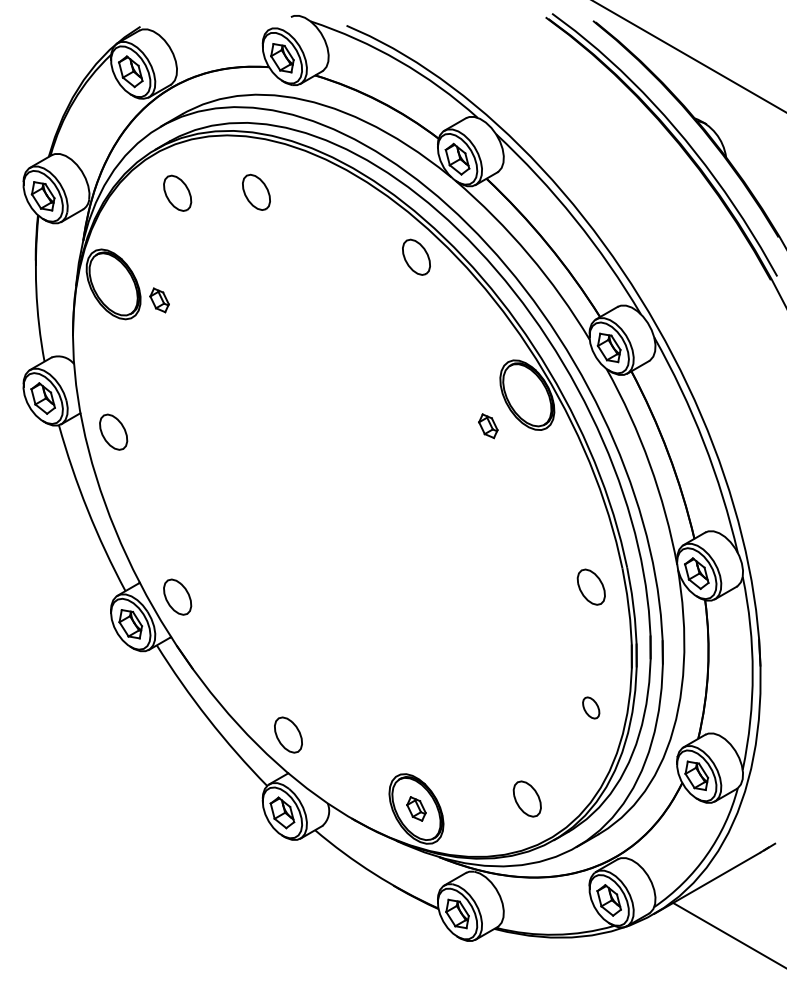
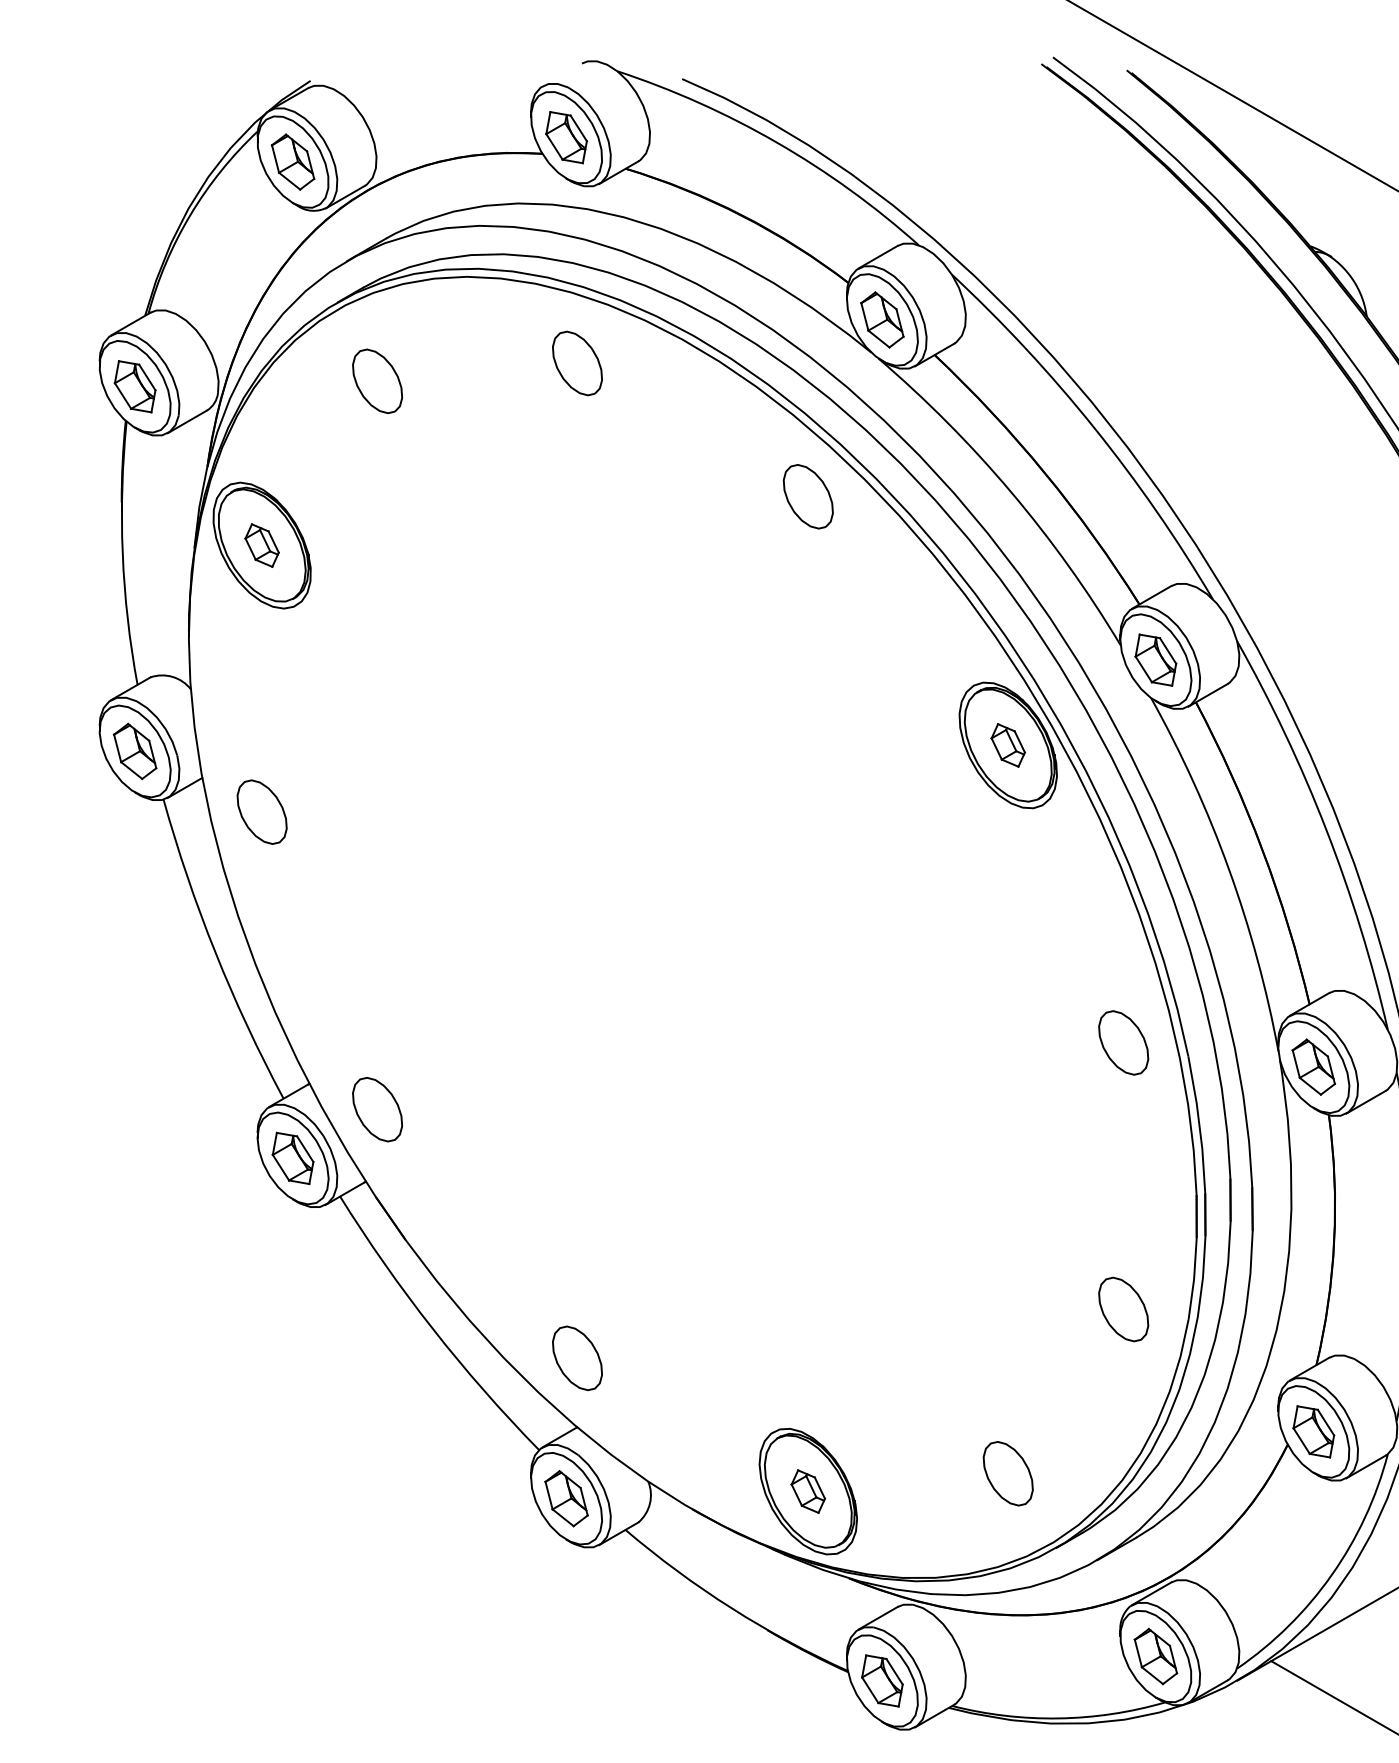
part: (256, 191) -> (577, 361), moved
part: (159, 300) -> (261, 545), moved
part: (488, 426) -> (1008, 745), moved
part: (590, 586) -> (1122, 1041), moved
part: (590, 707) -> (1122, 1308), size x1.67

